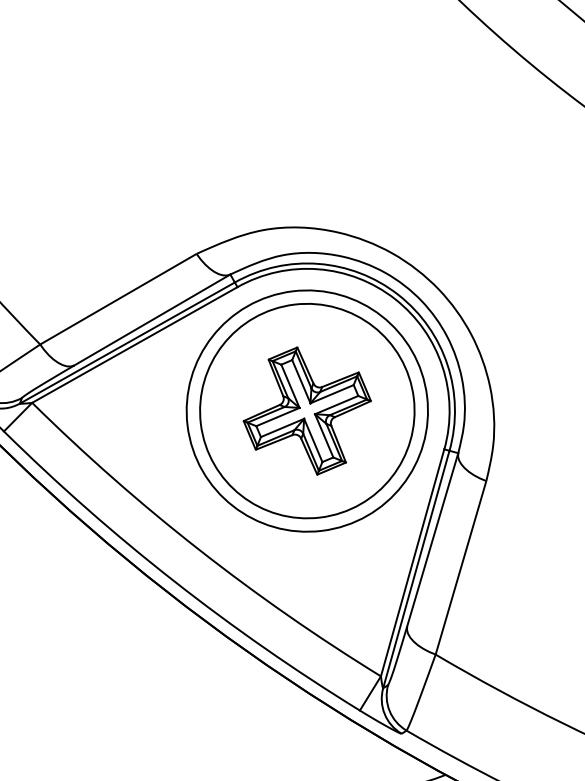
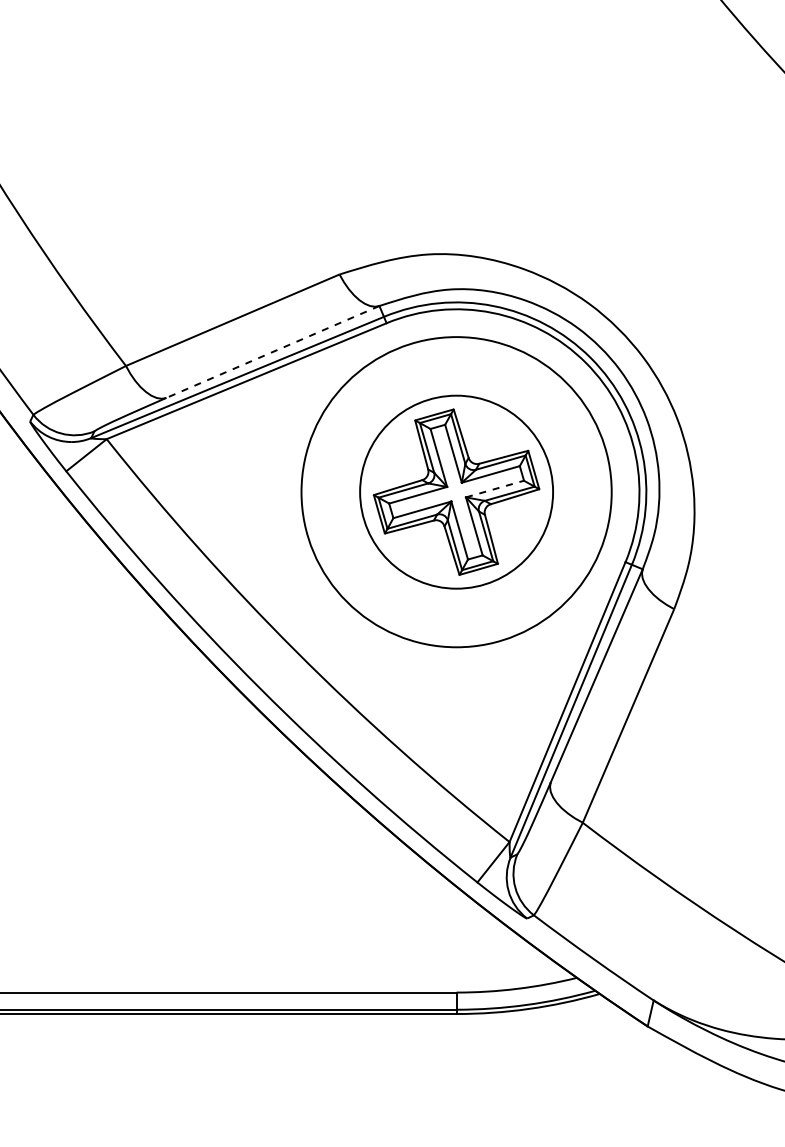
line: (152, 320) -> (272, 352), solid -> dashed
line: (337, 404) -> (495, 488), solid -> dashed
circle: (307, 411) -> (456, 492), size x0.7

